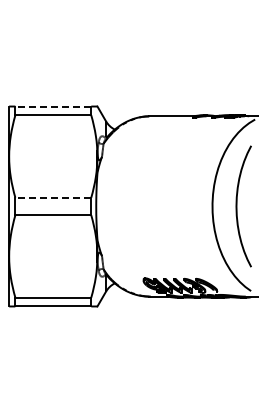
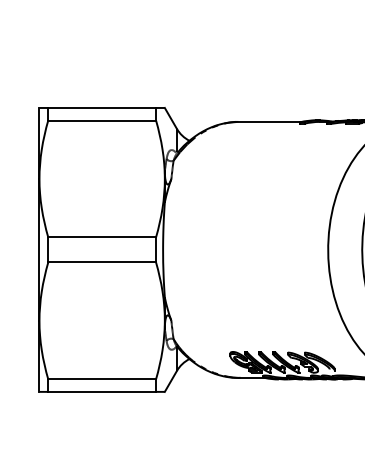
line: (53, 106) -> (102, 107), dashed -> solid
line: (53, 197) -> (102, 237), dashed -> solid

